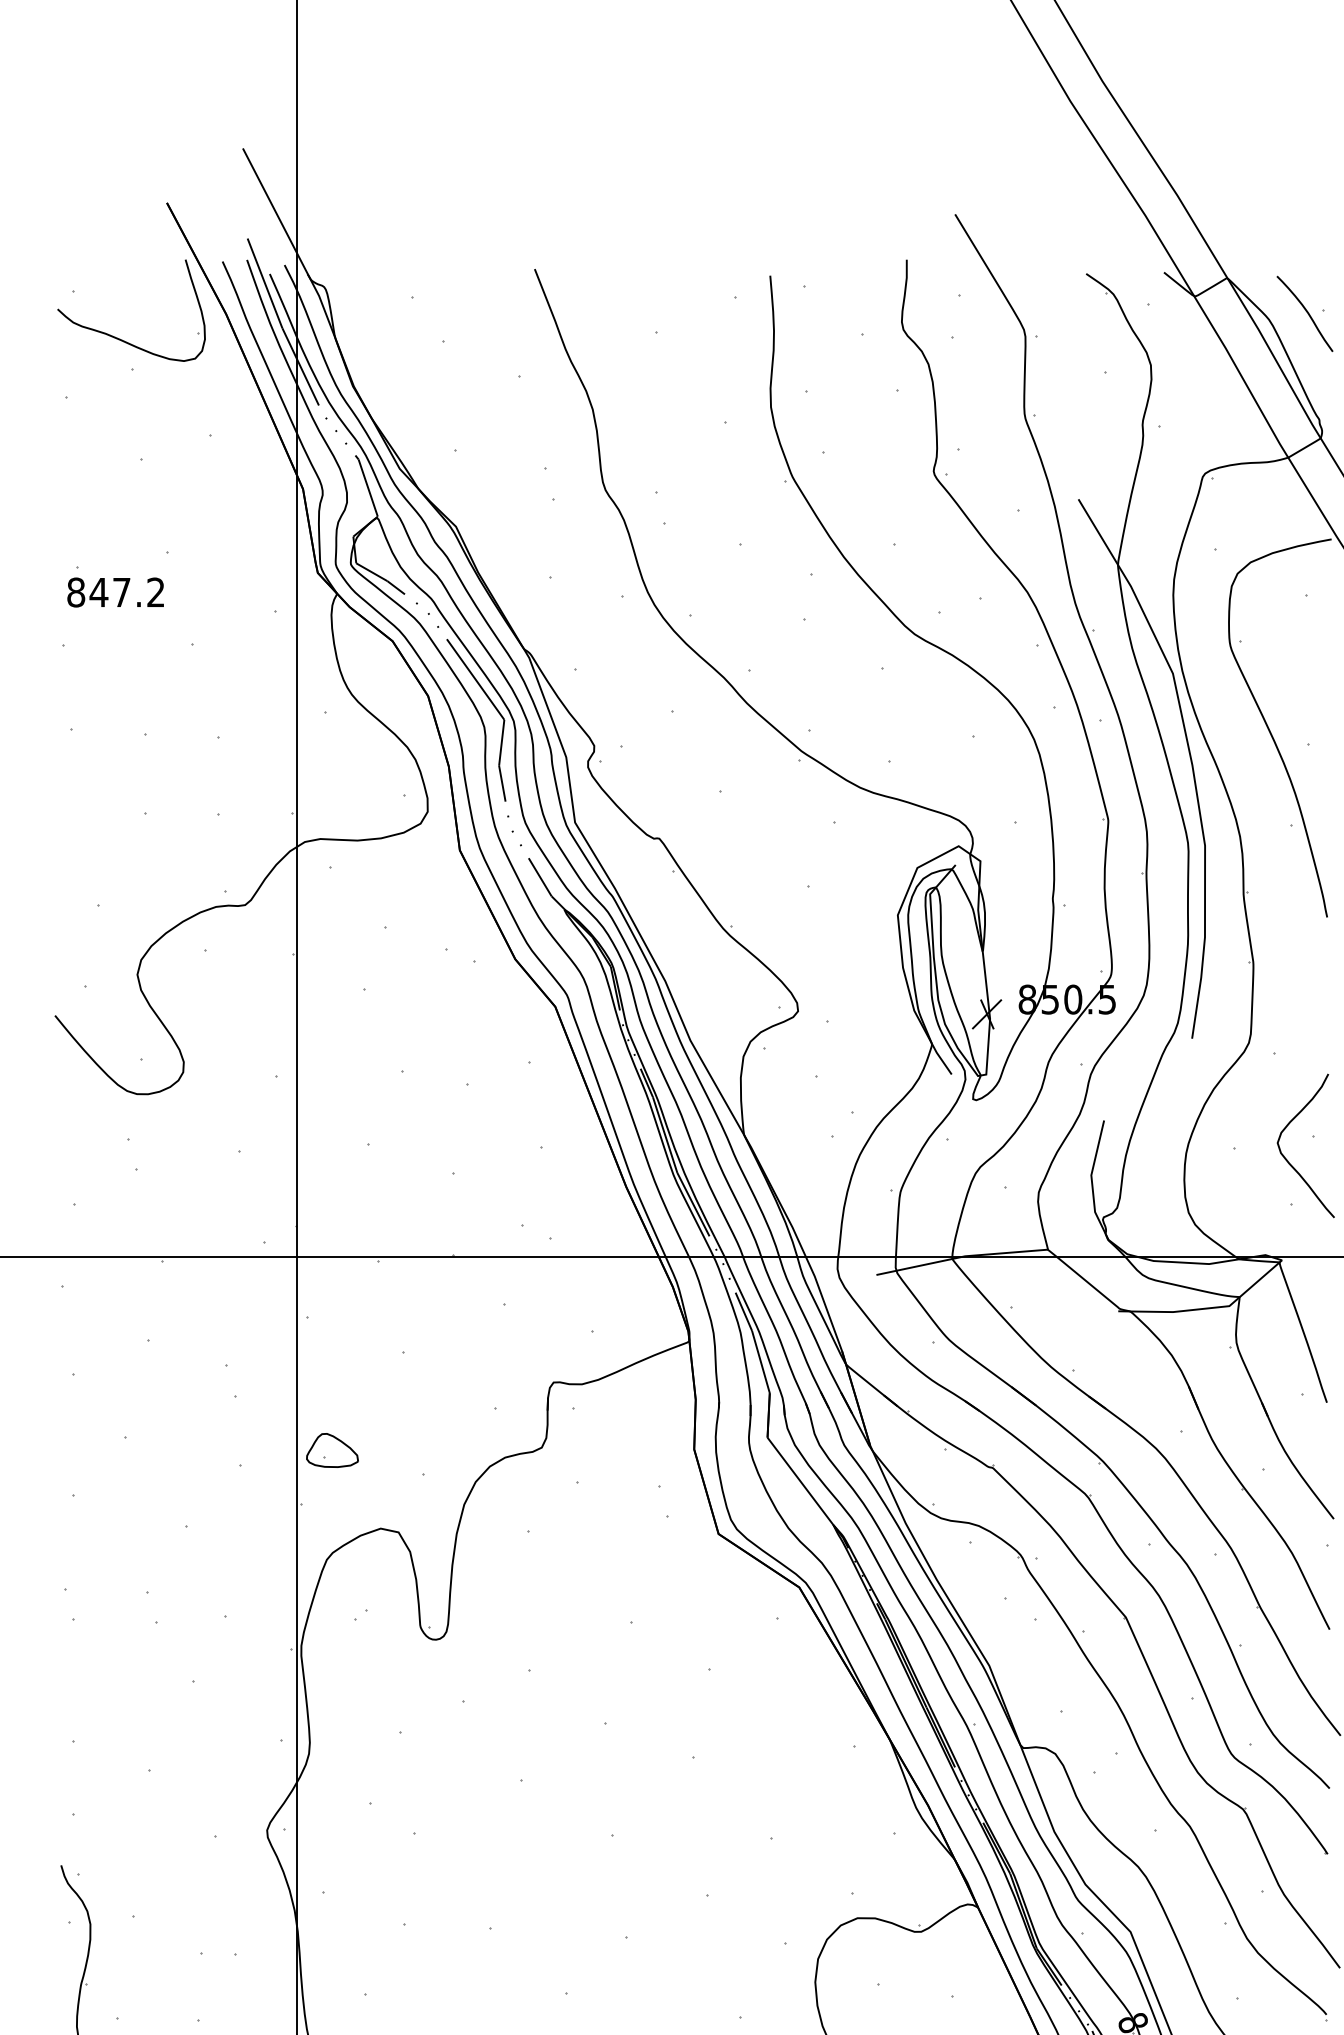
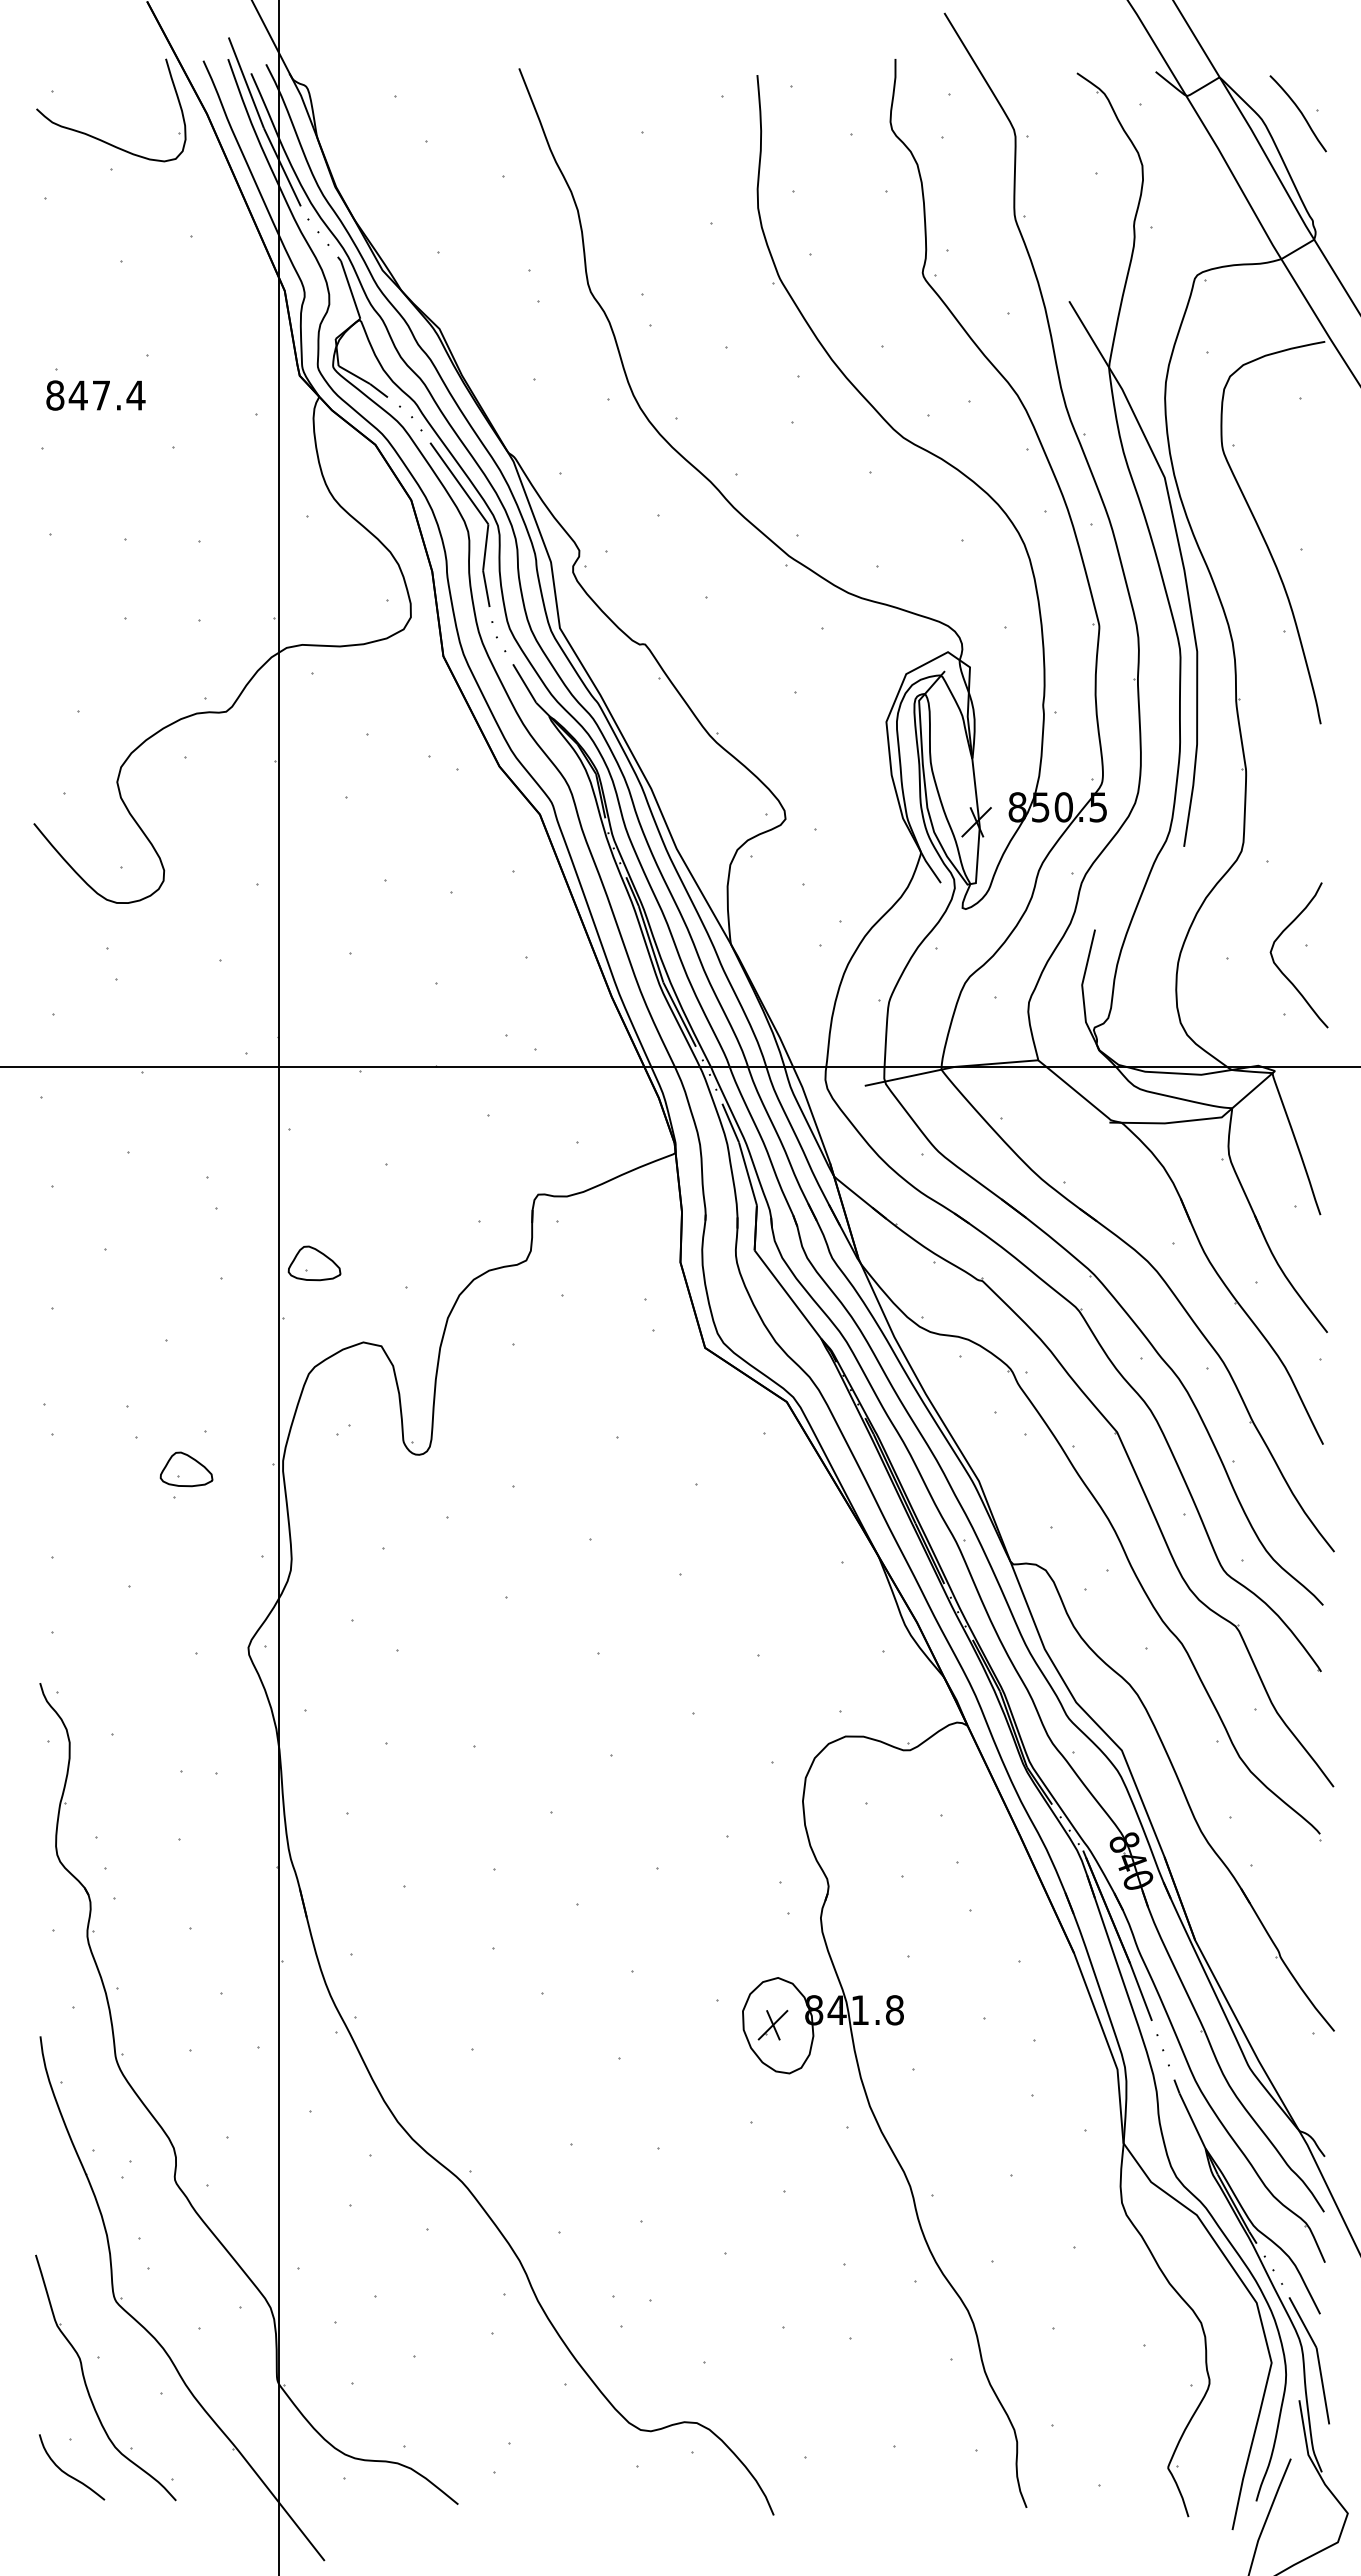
text: (155, 592) -> (135, 395), 847.2 -> 847.4
part: (205, 1654) -> (186, 1469), added

